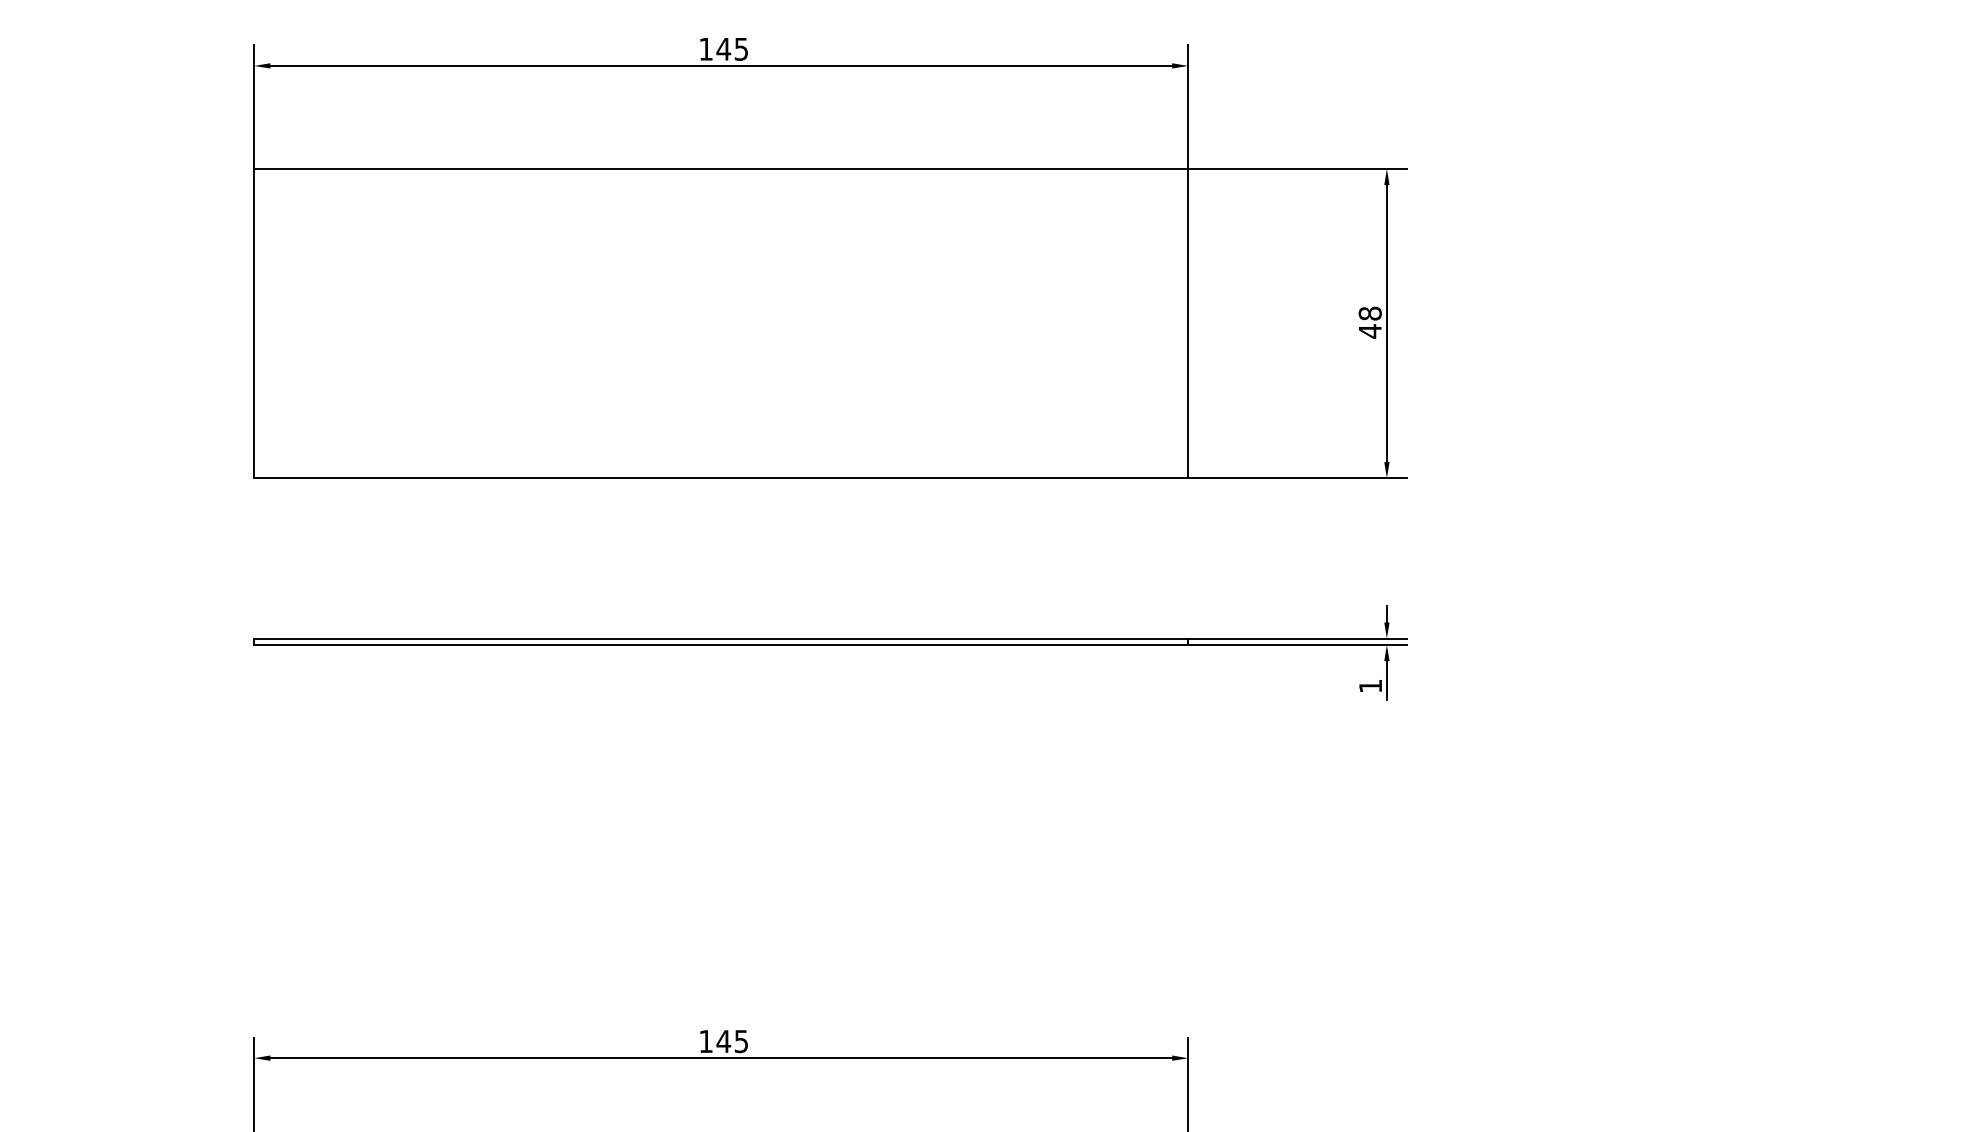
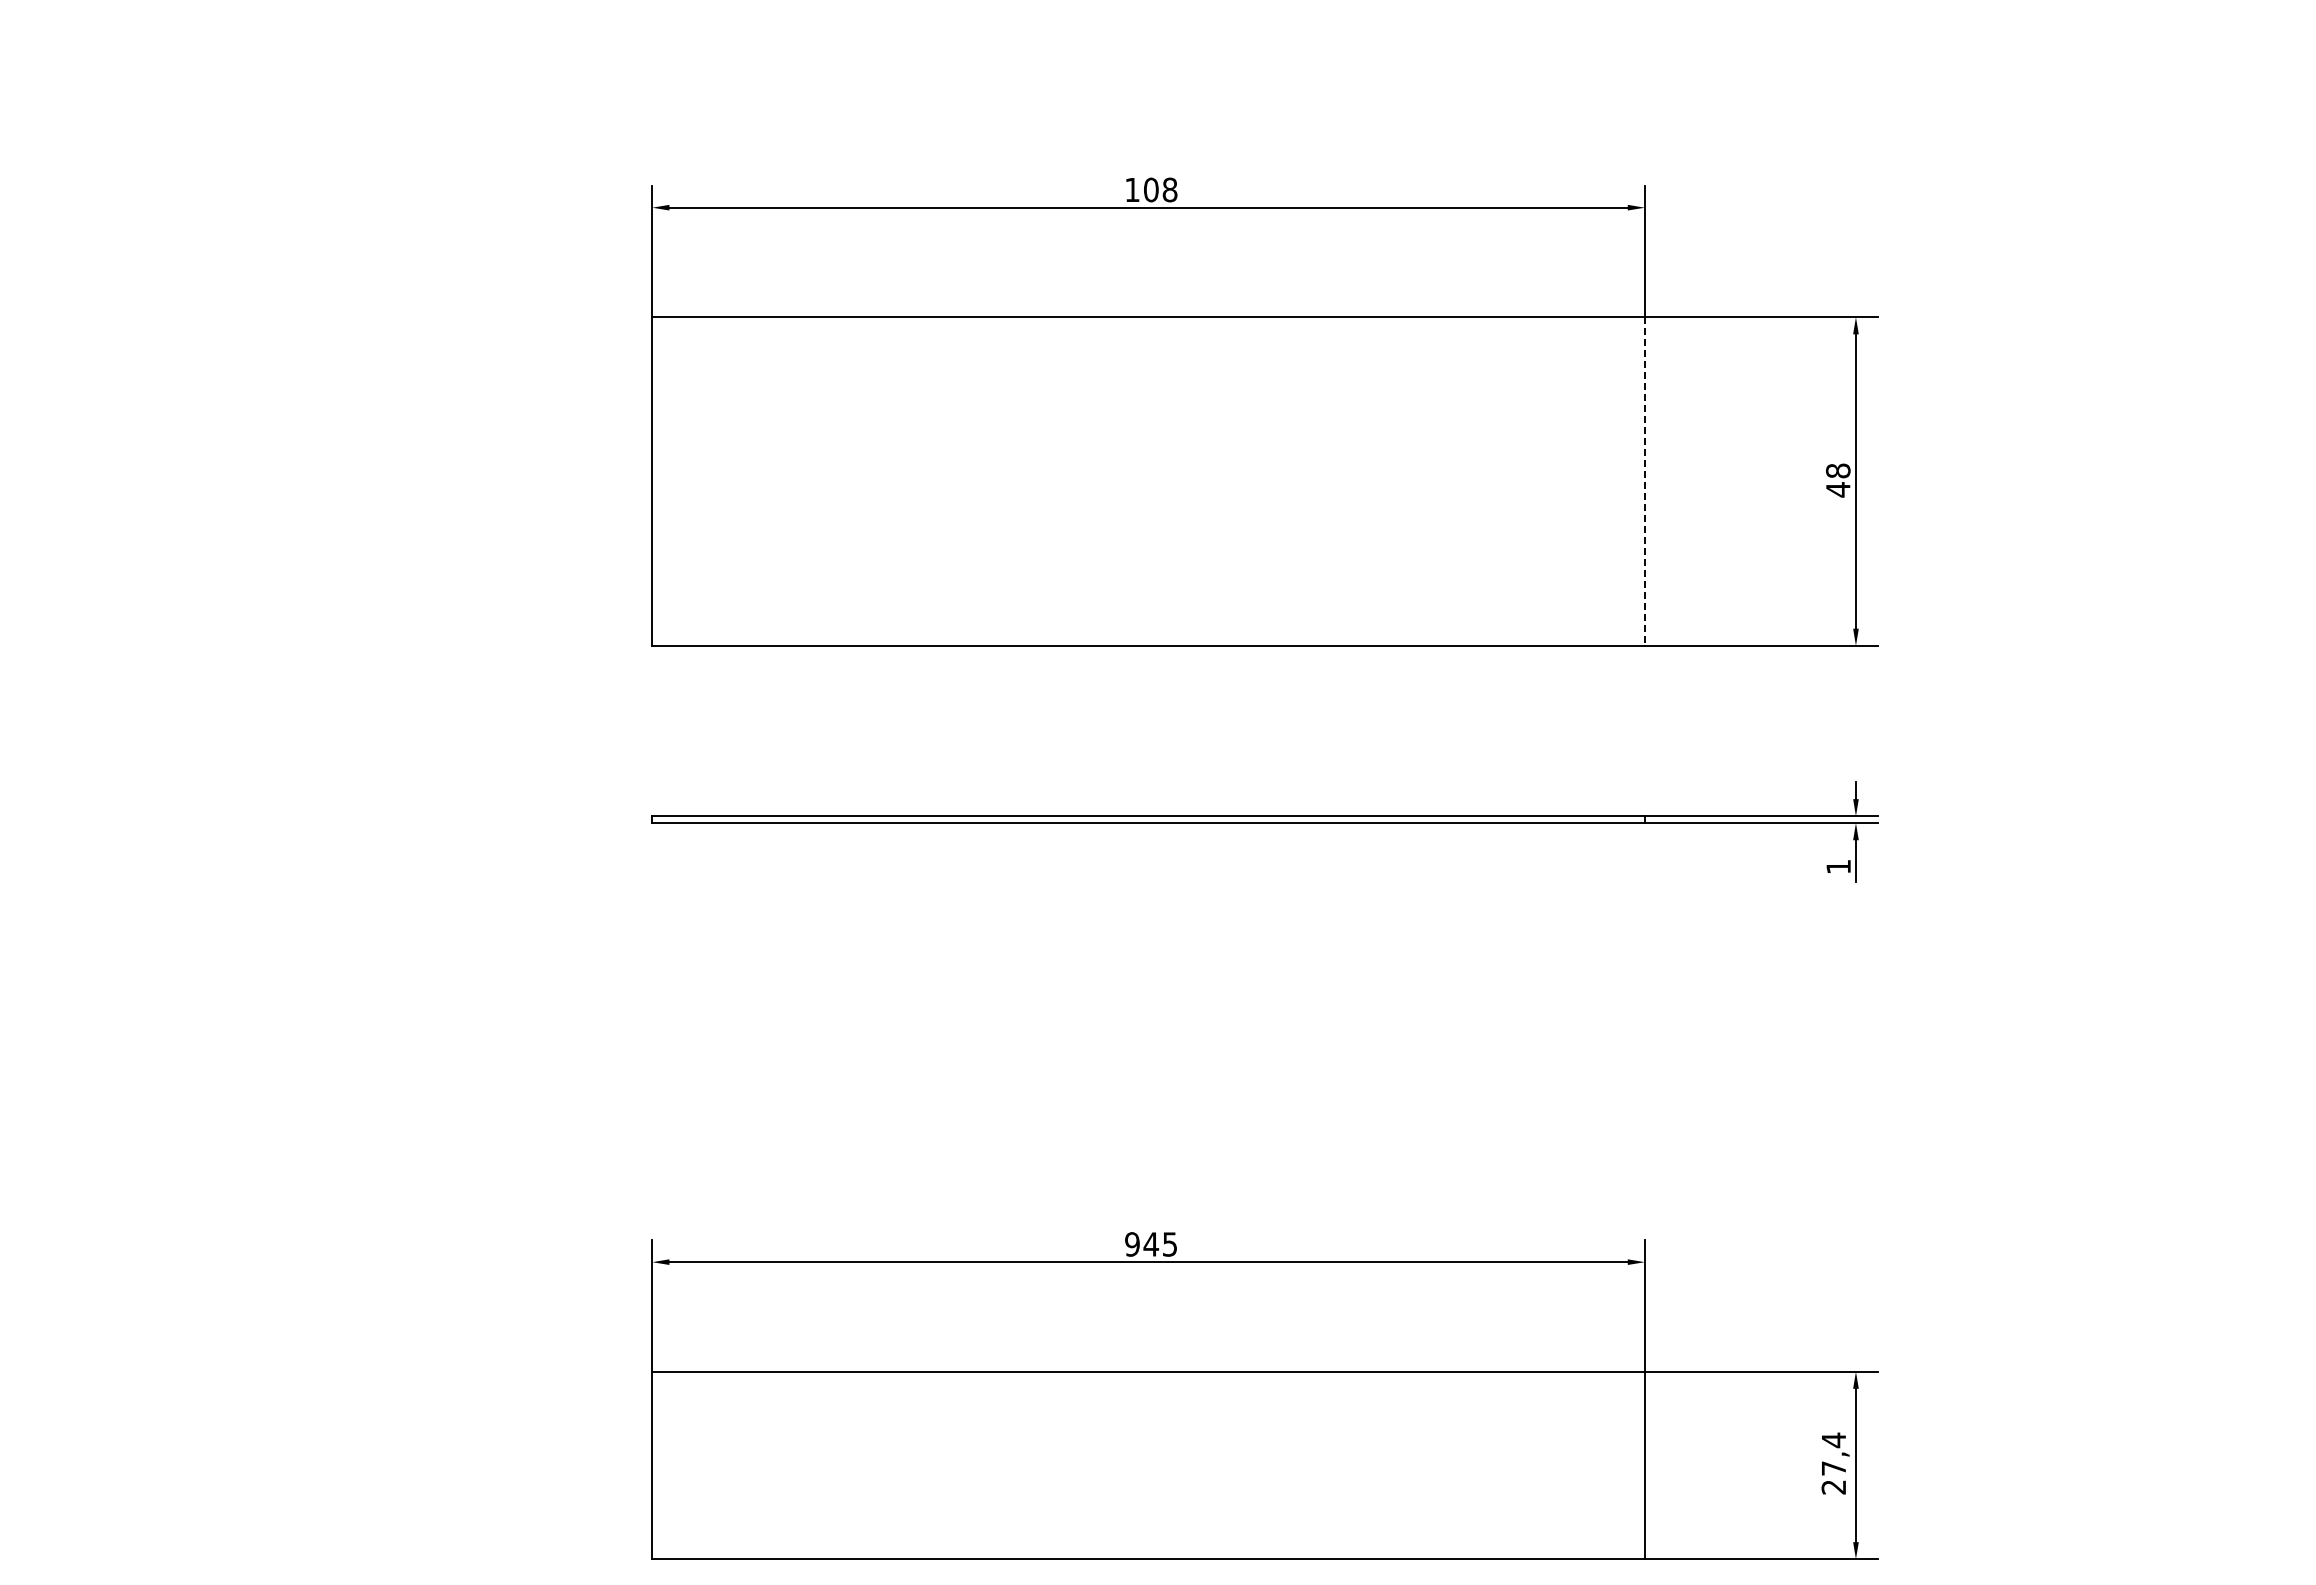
text: (732, 48) -> (1160, 189), 145 -> 108
line: (1187, 324) -> (1644, 482), solid -> dashed
text: (706, 1041) -> (1132, 1244), 145 -> 945

